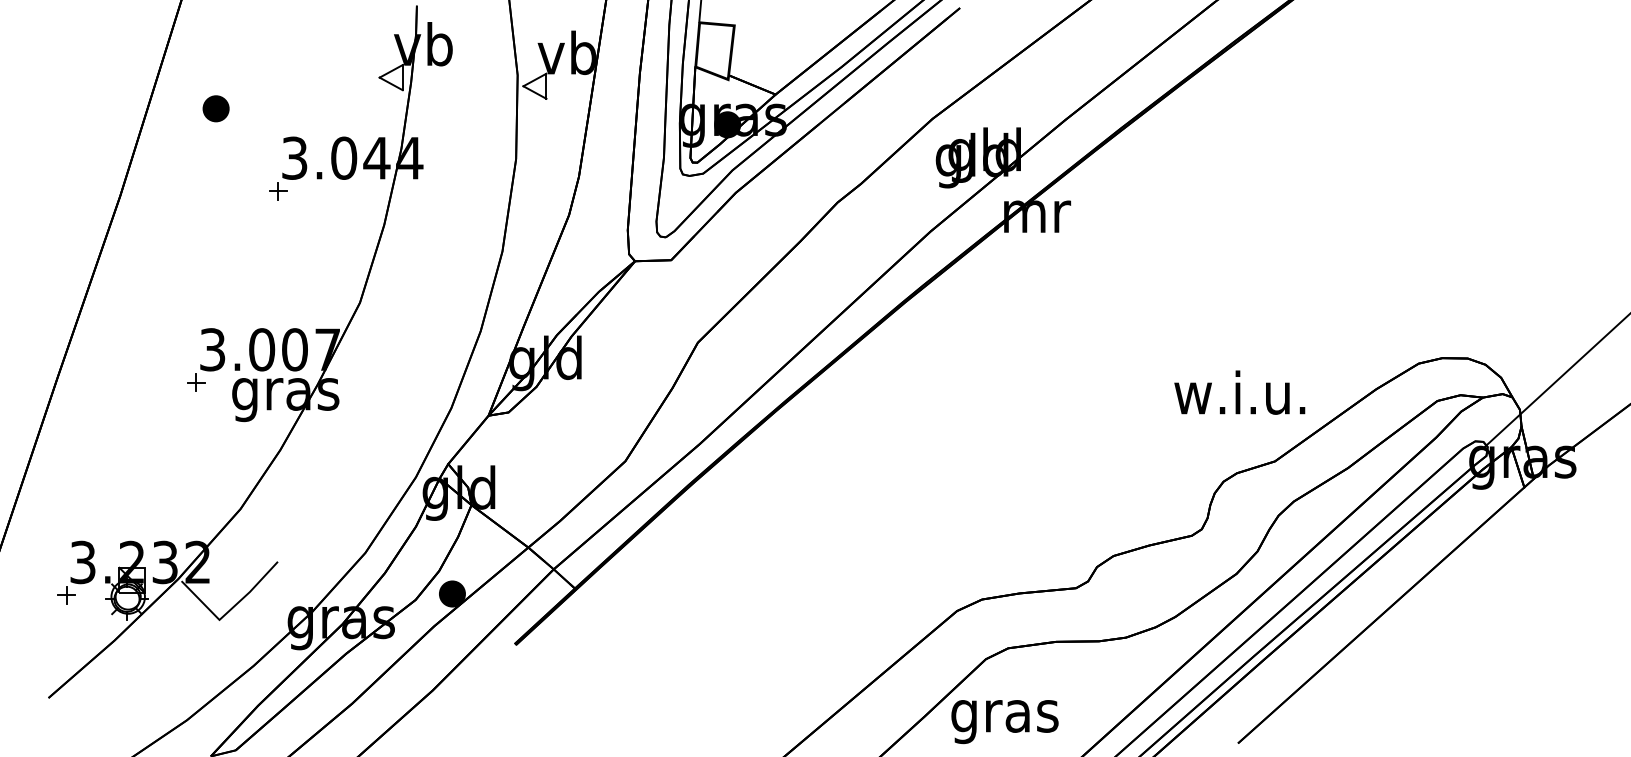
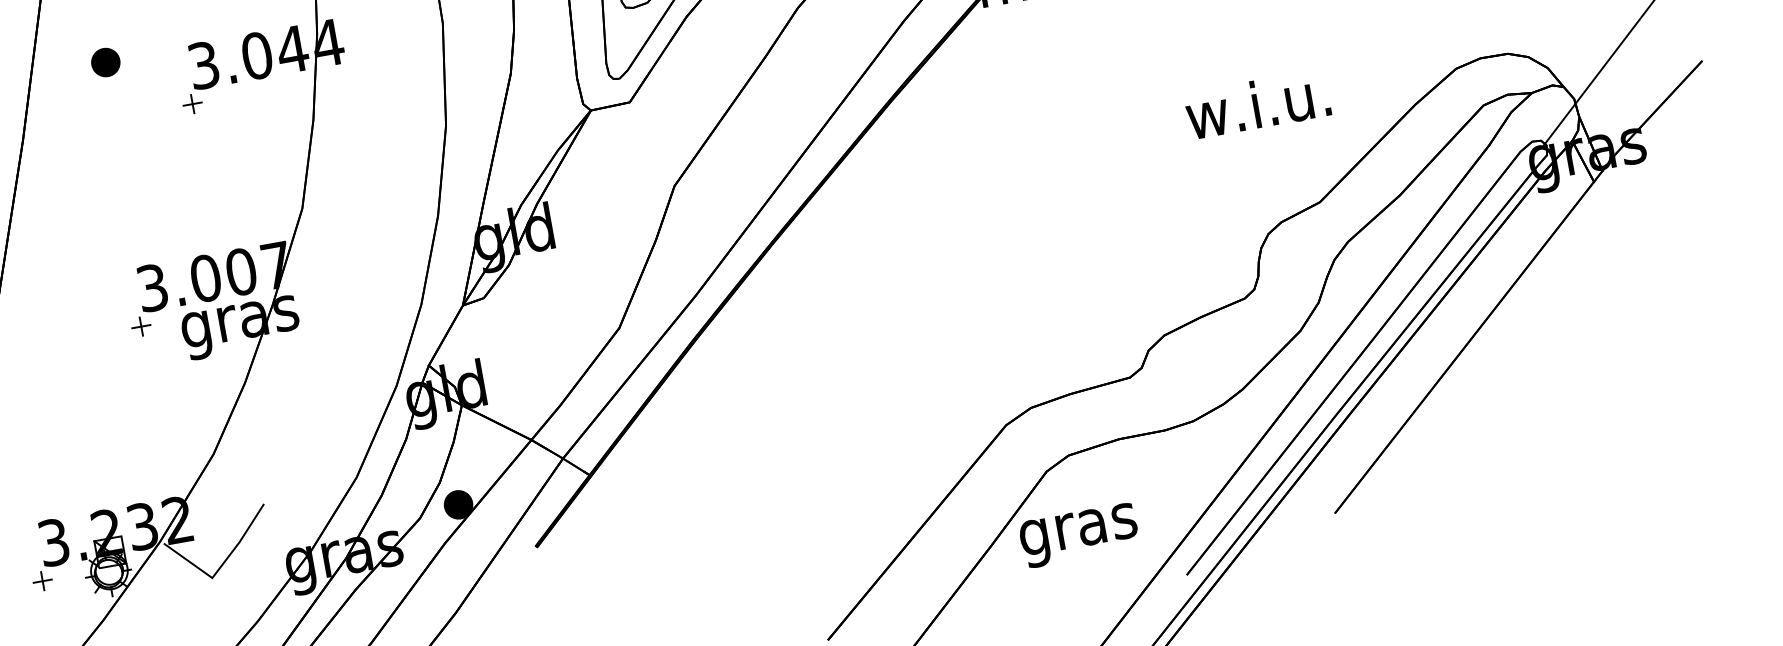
part: (215, 108) -> (105, 62), moved
text: (1239, 392) -> (1257, 104), moved

